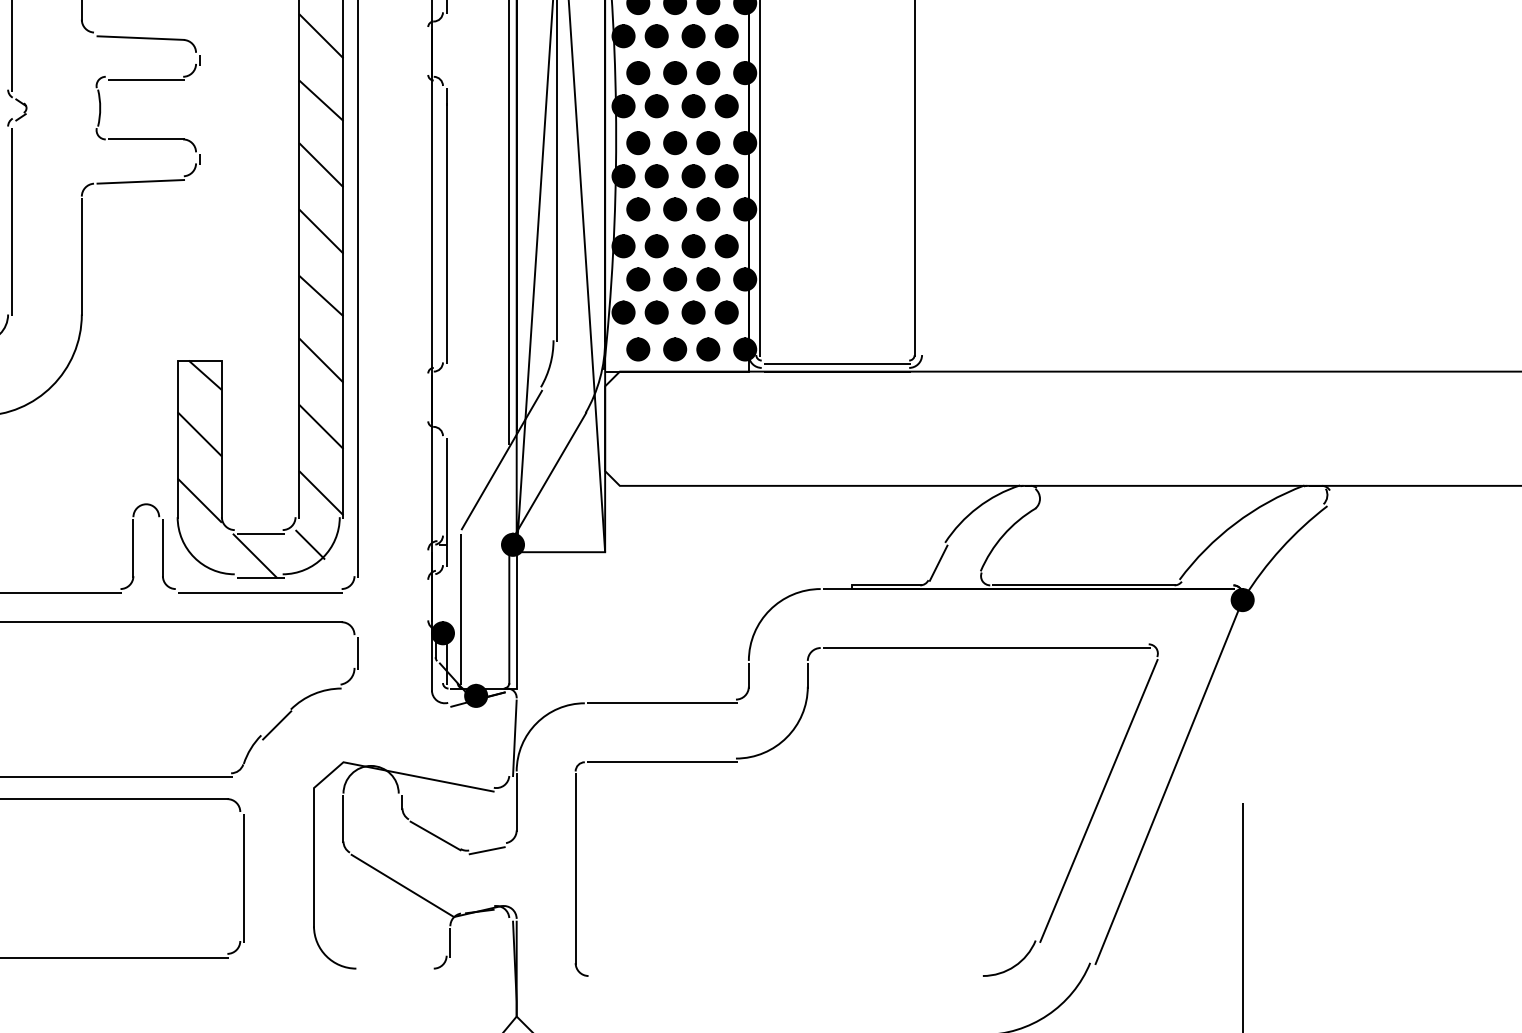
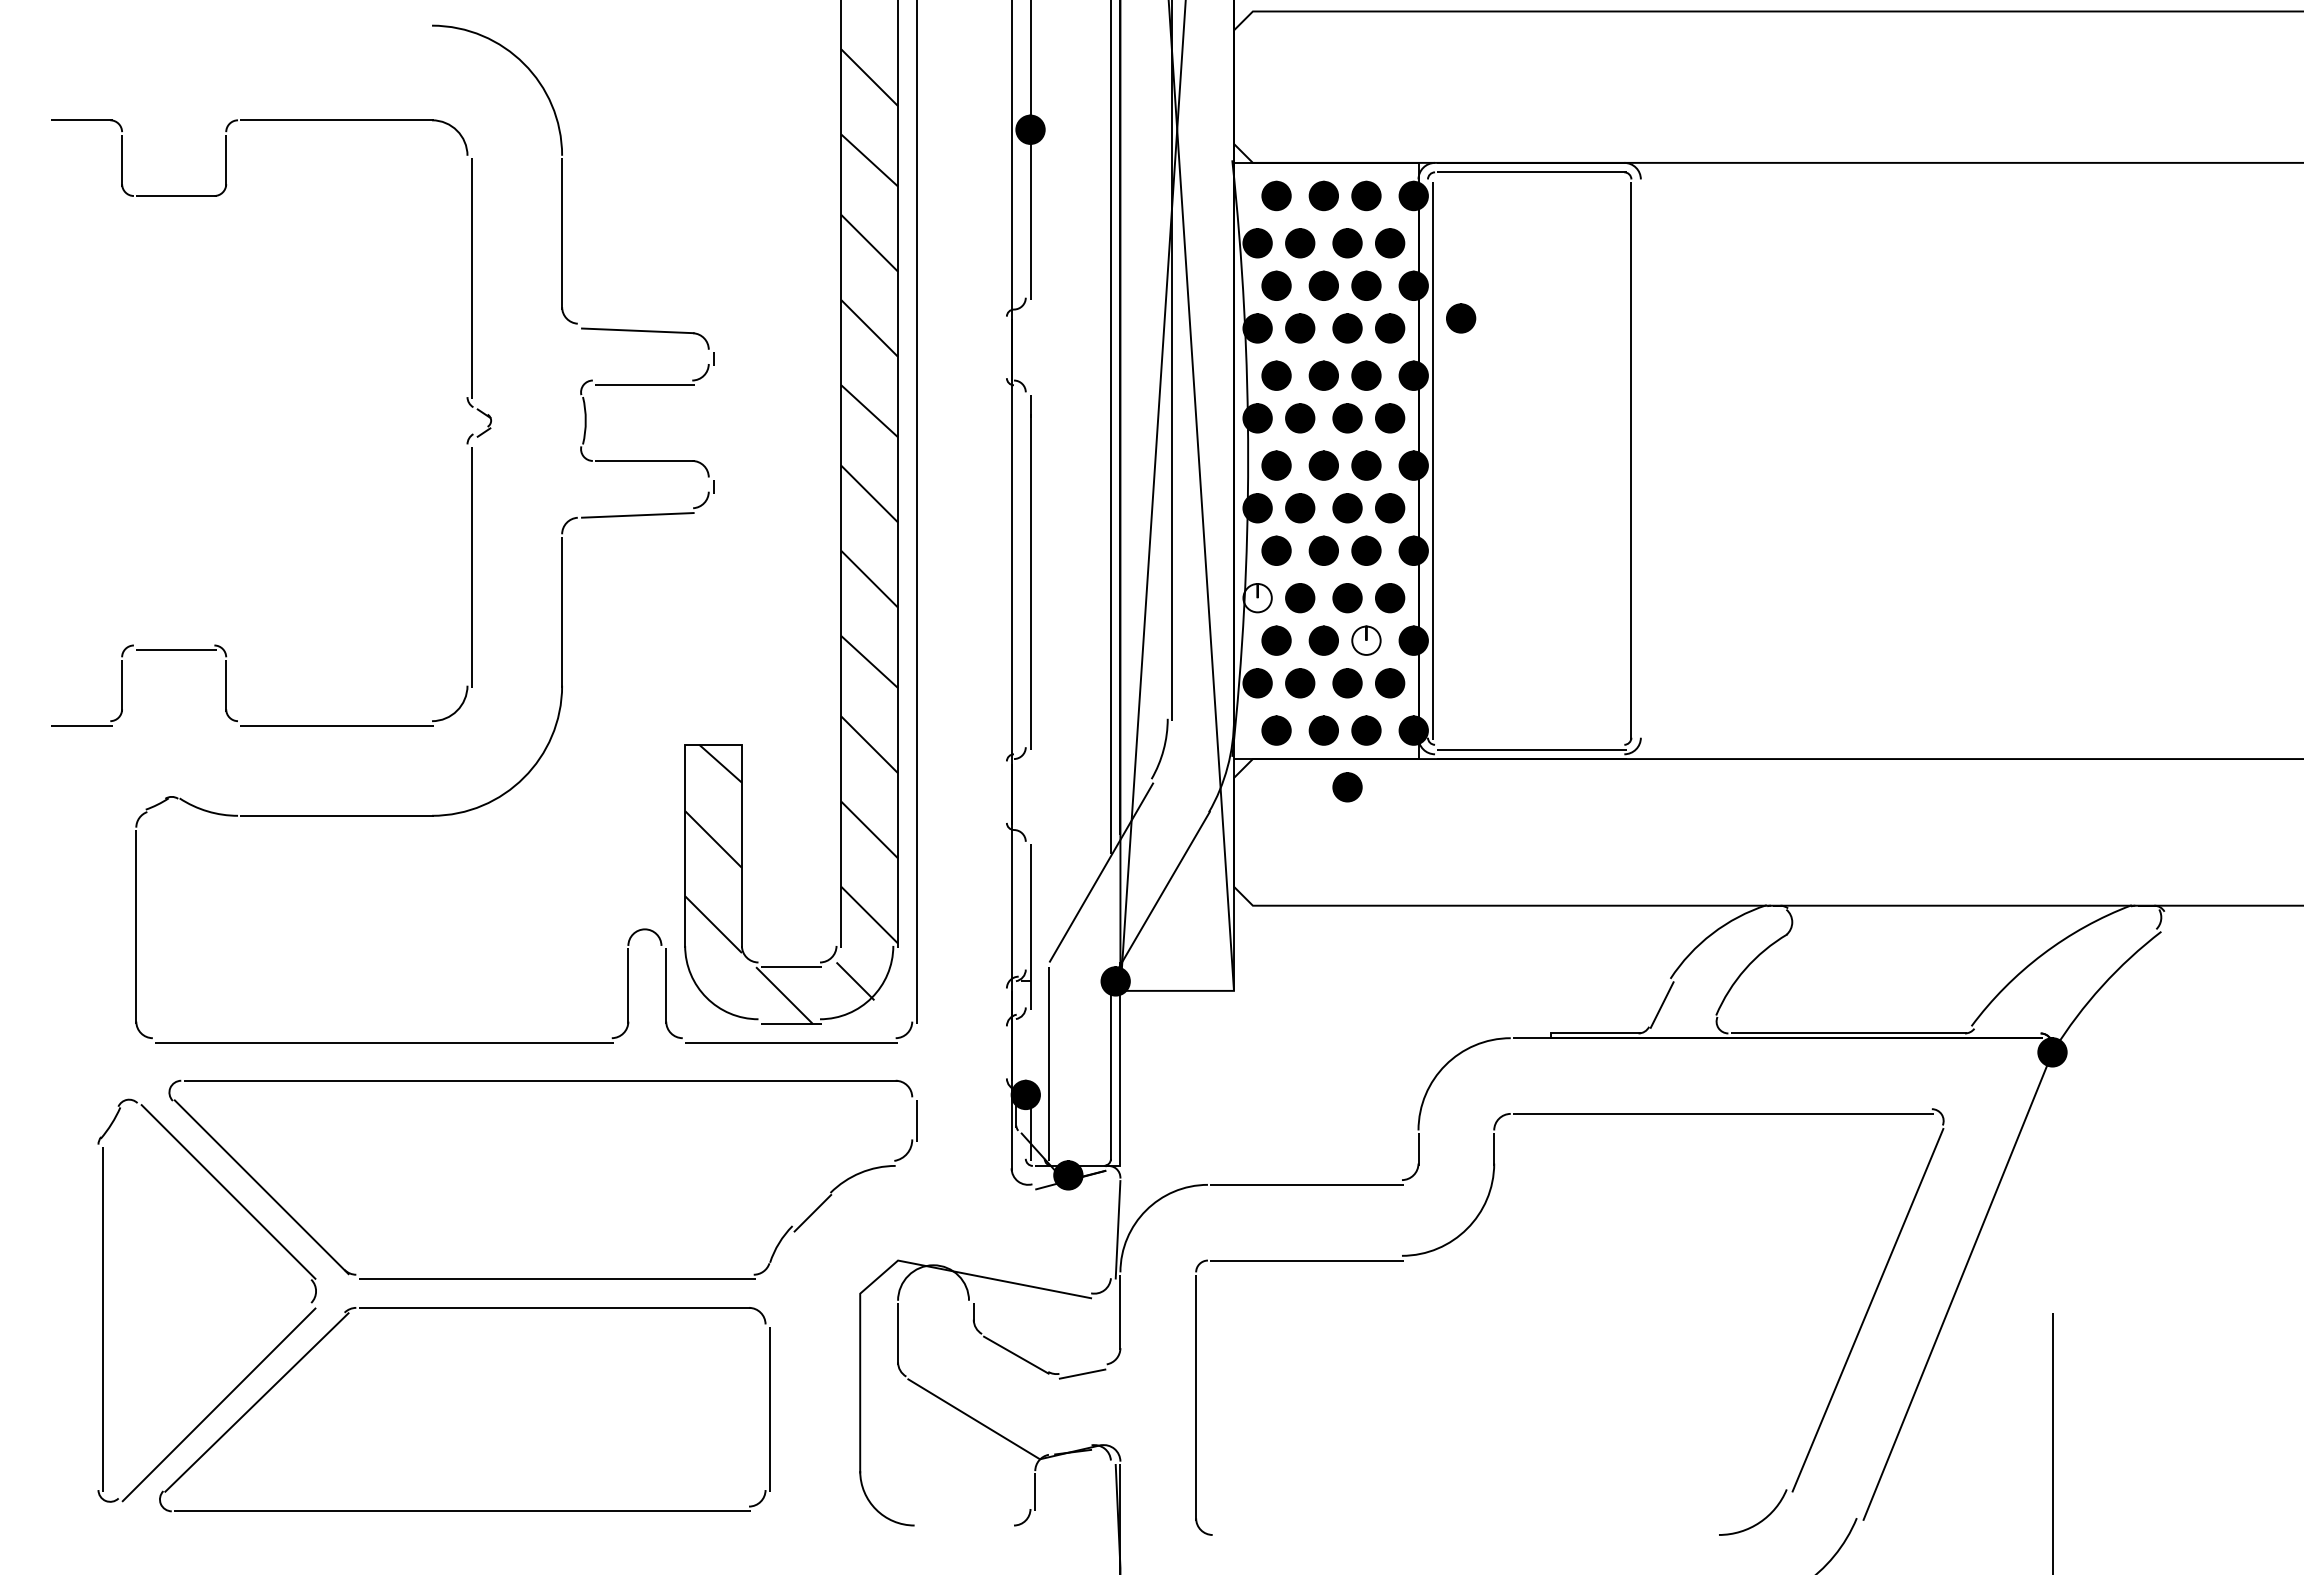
part: (782, 28) -> (1461, 318), added
fill: (623, 245) -> (1257, 597), removed
fill: (708, 279) -> (1366, 640), removed
part: (693, 393) -> (1347, 787), added

